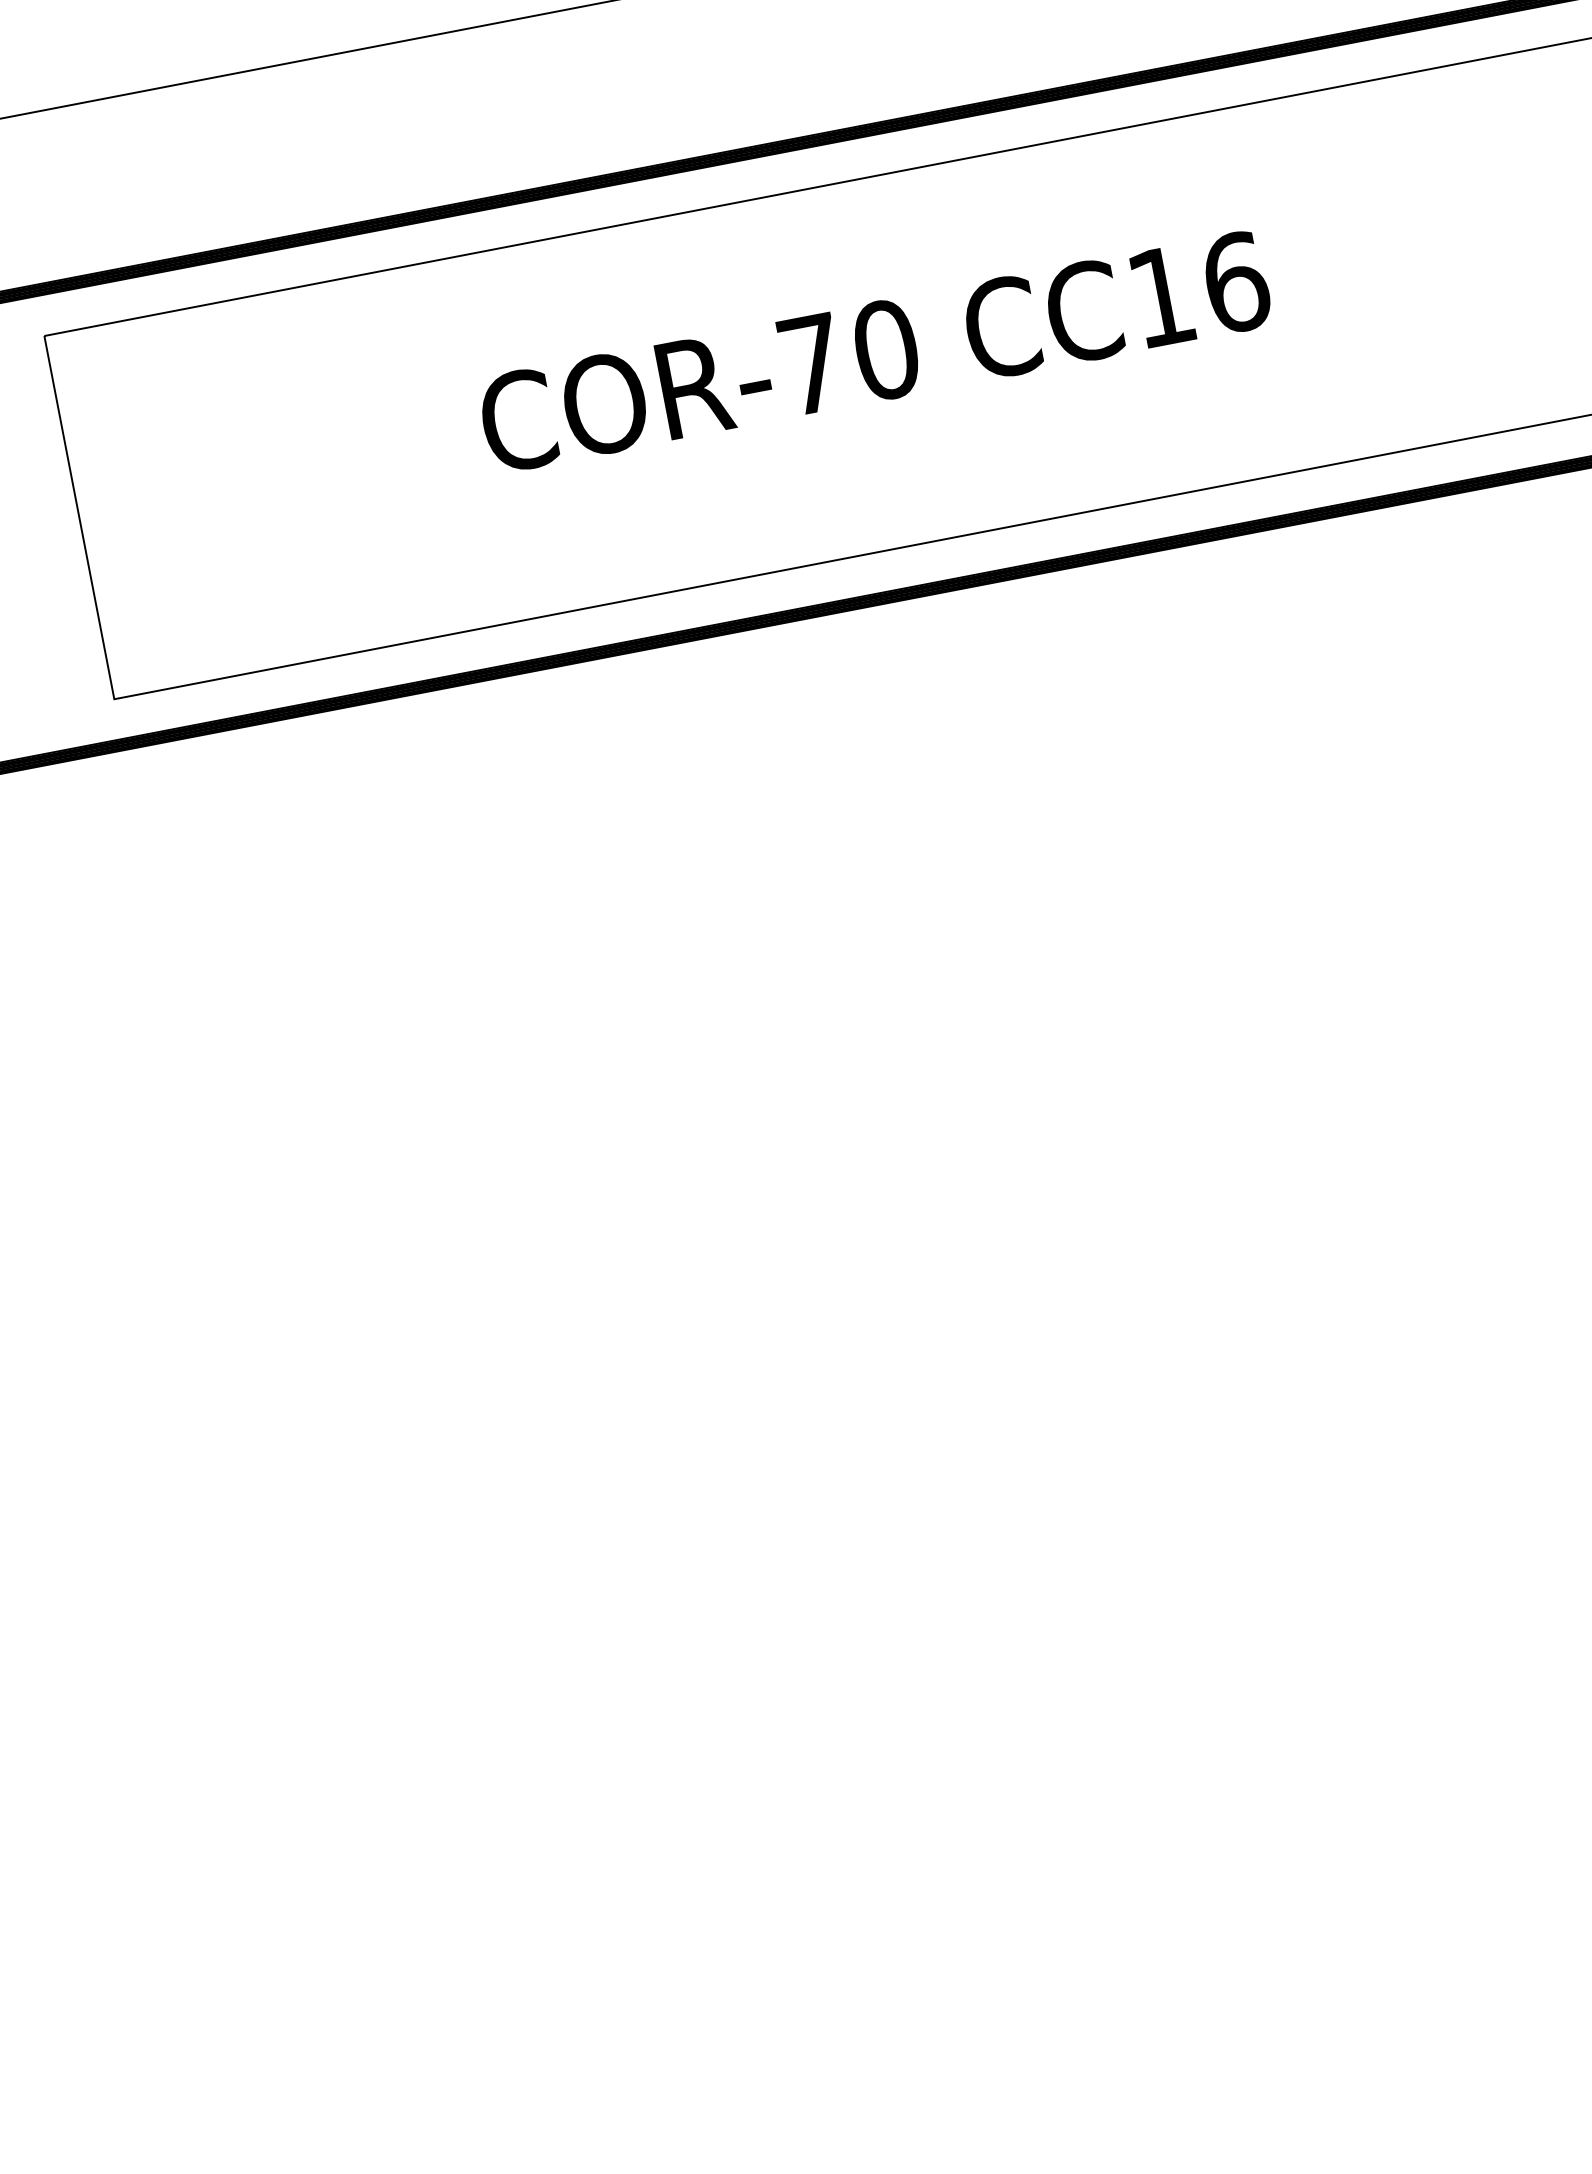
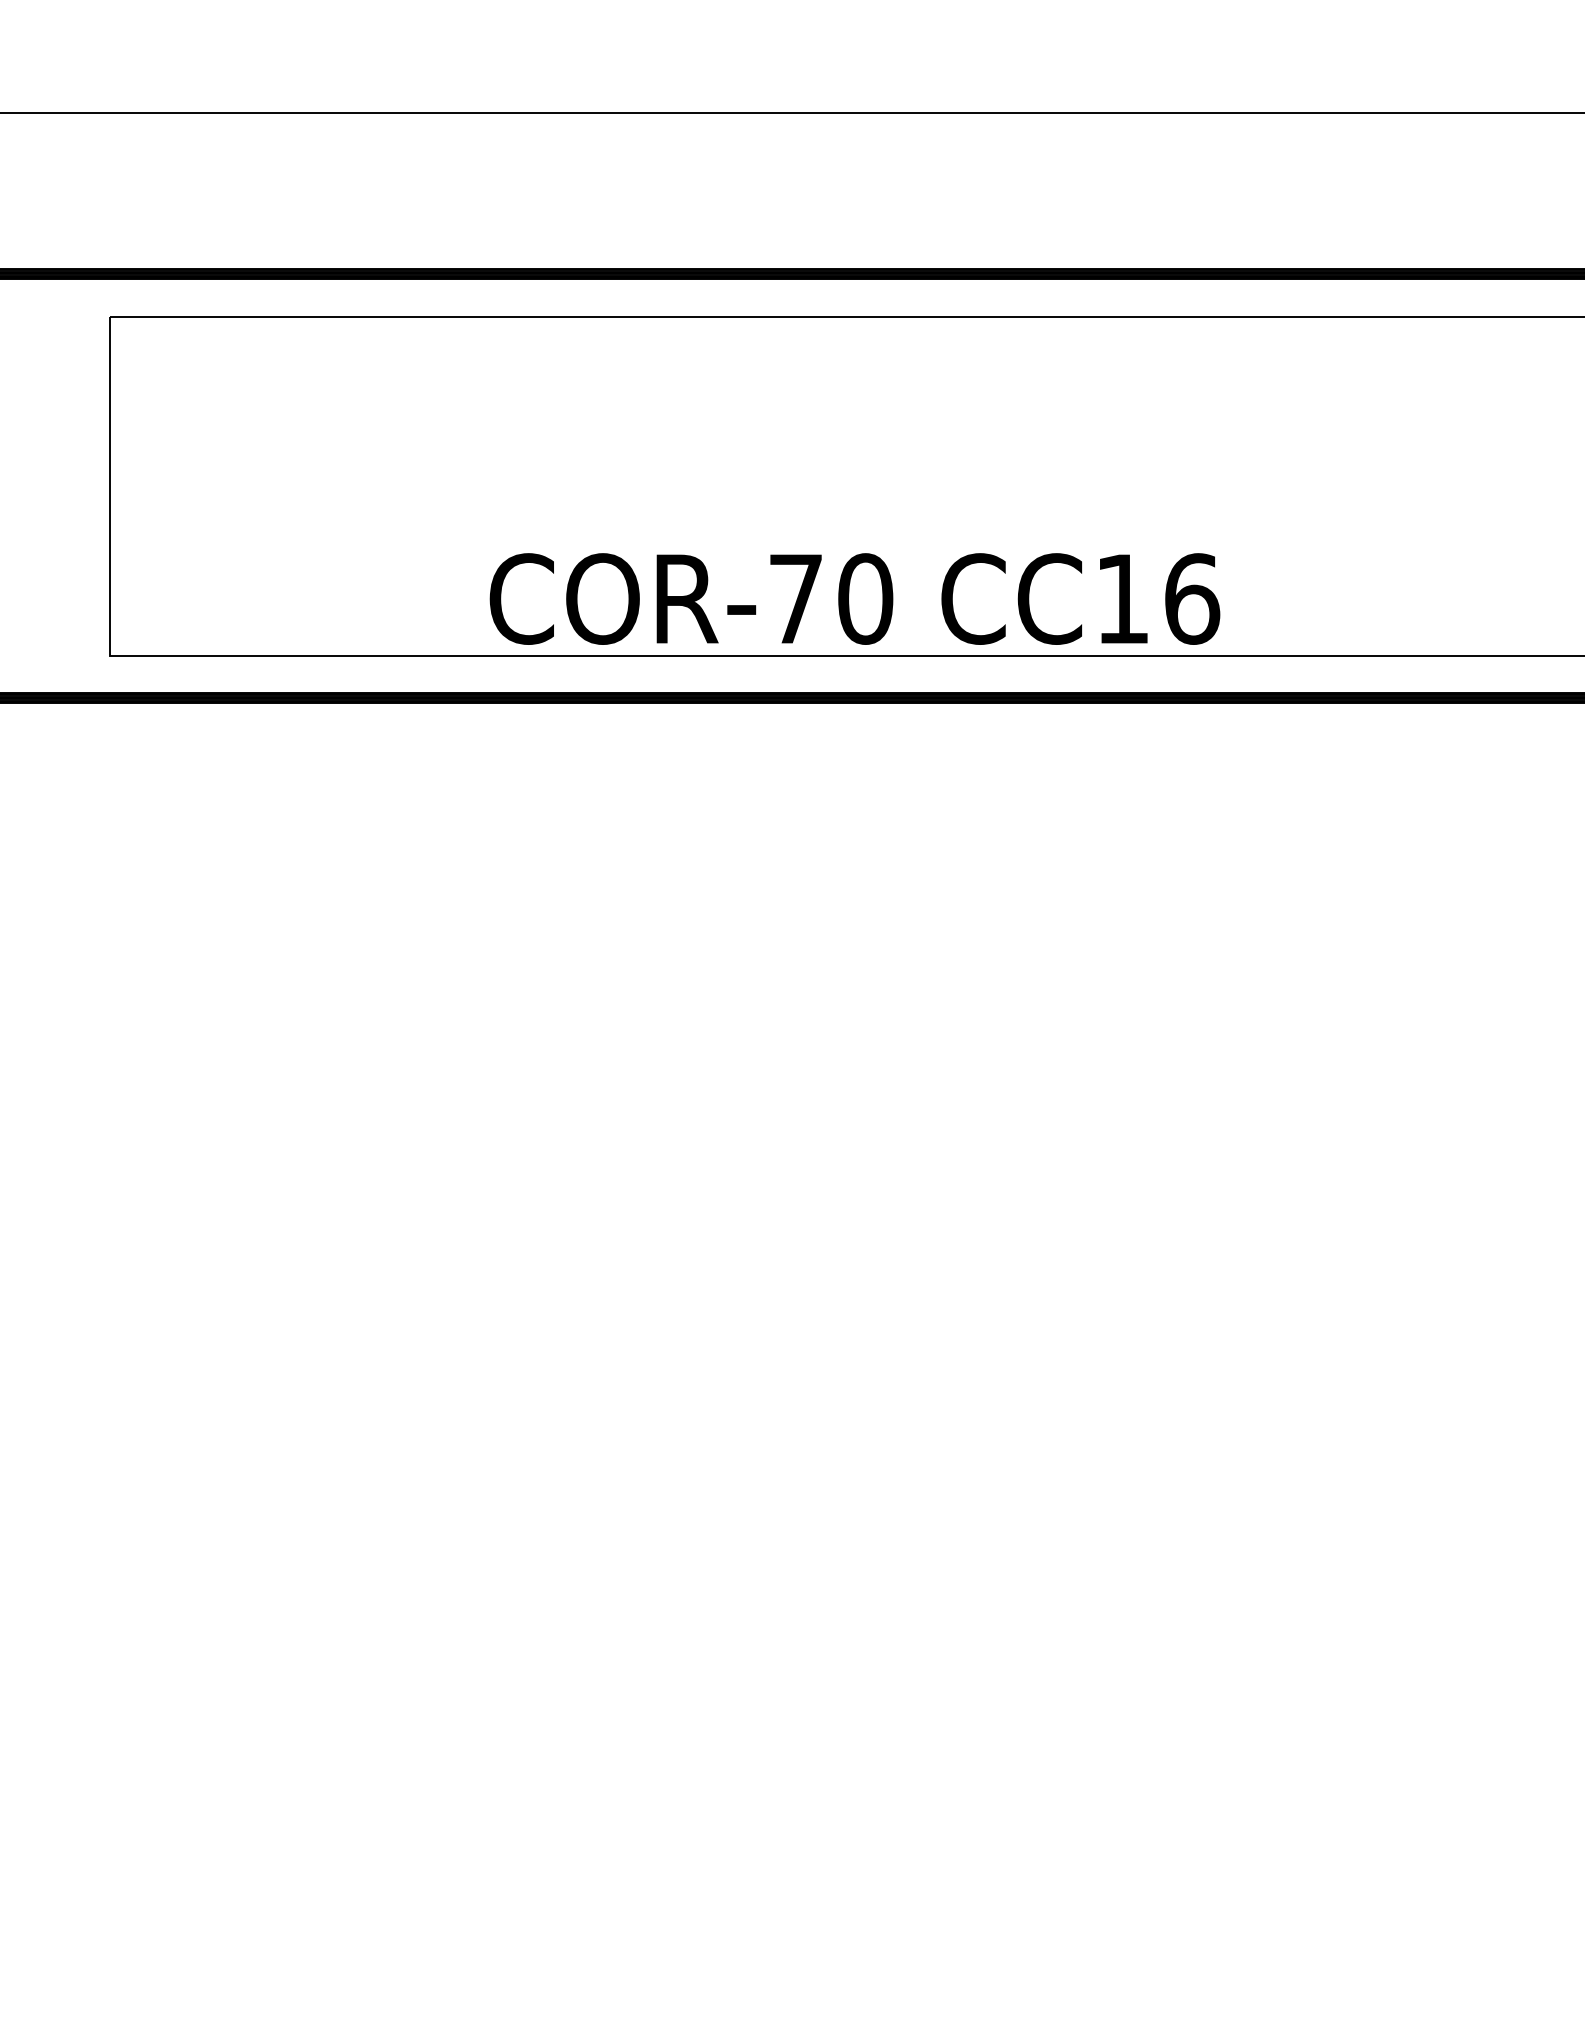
text: (874, 351) -> (854, 598), moved

